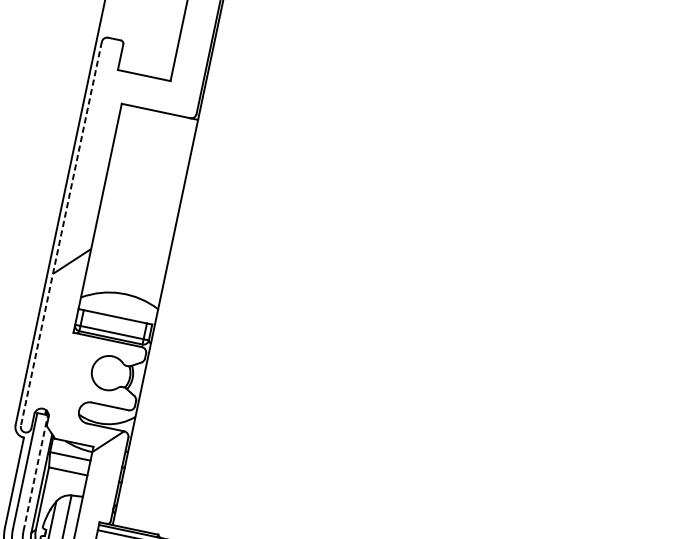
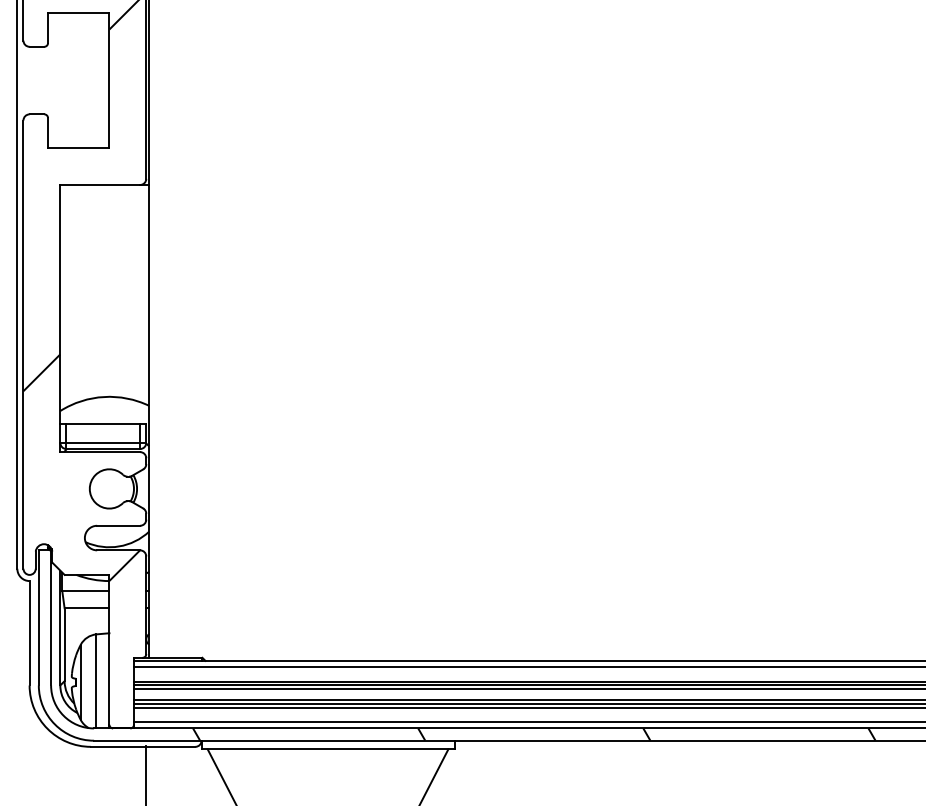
line: (61, 234) -> (23, 345), dashed -> solid
line: (36, 472) -> (51, 617), dashed -> solid

